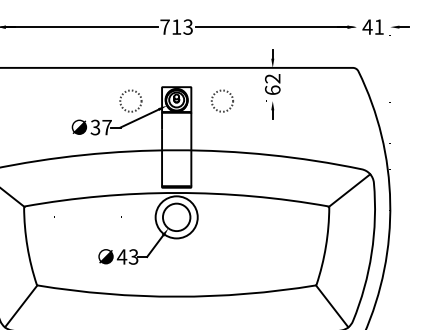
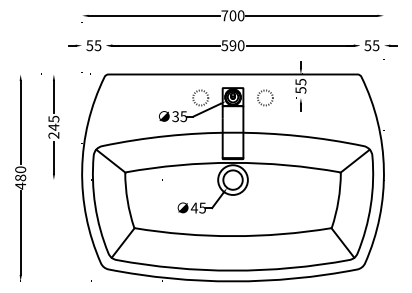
text: (175, 26) -> (232, 45), 713 -> 590
text: (372, 26) -> (371, 45), 41 -> 55
text: (272, 83) -> (300, 85), 62 -> 55
text: (106, 127) -> (183, 116), 37 -> 35
text: (133, 256) -> (202, 207), 43 -> 45

